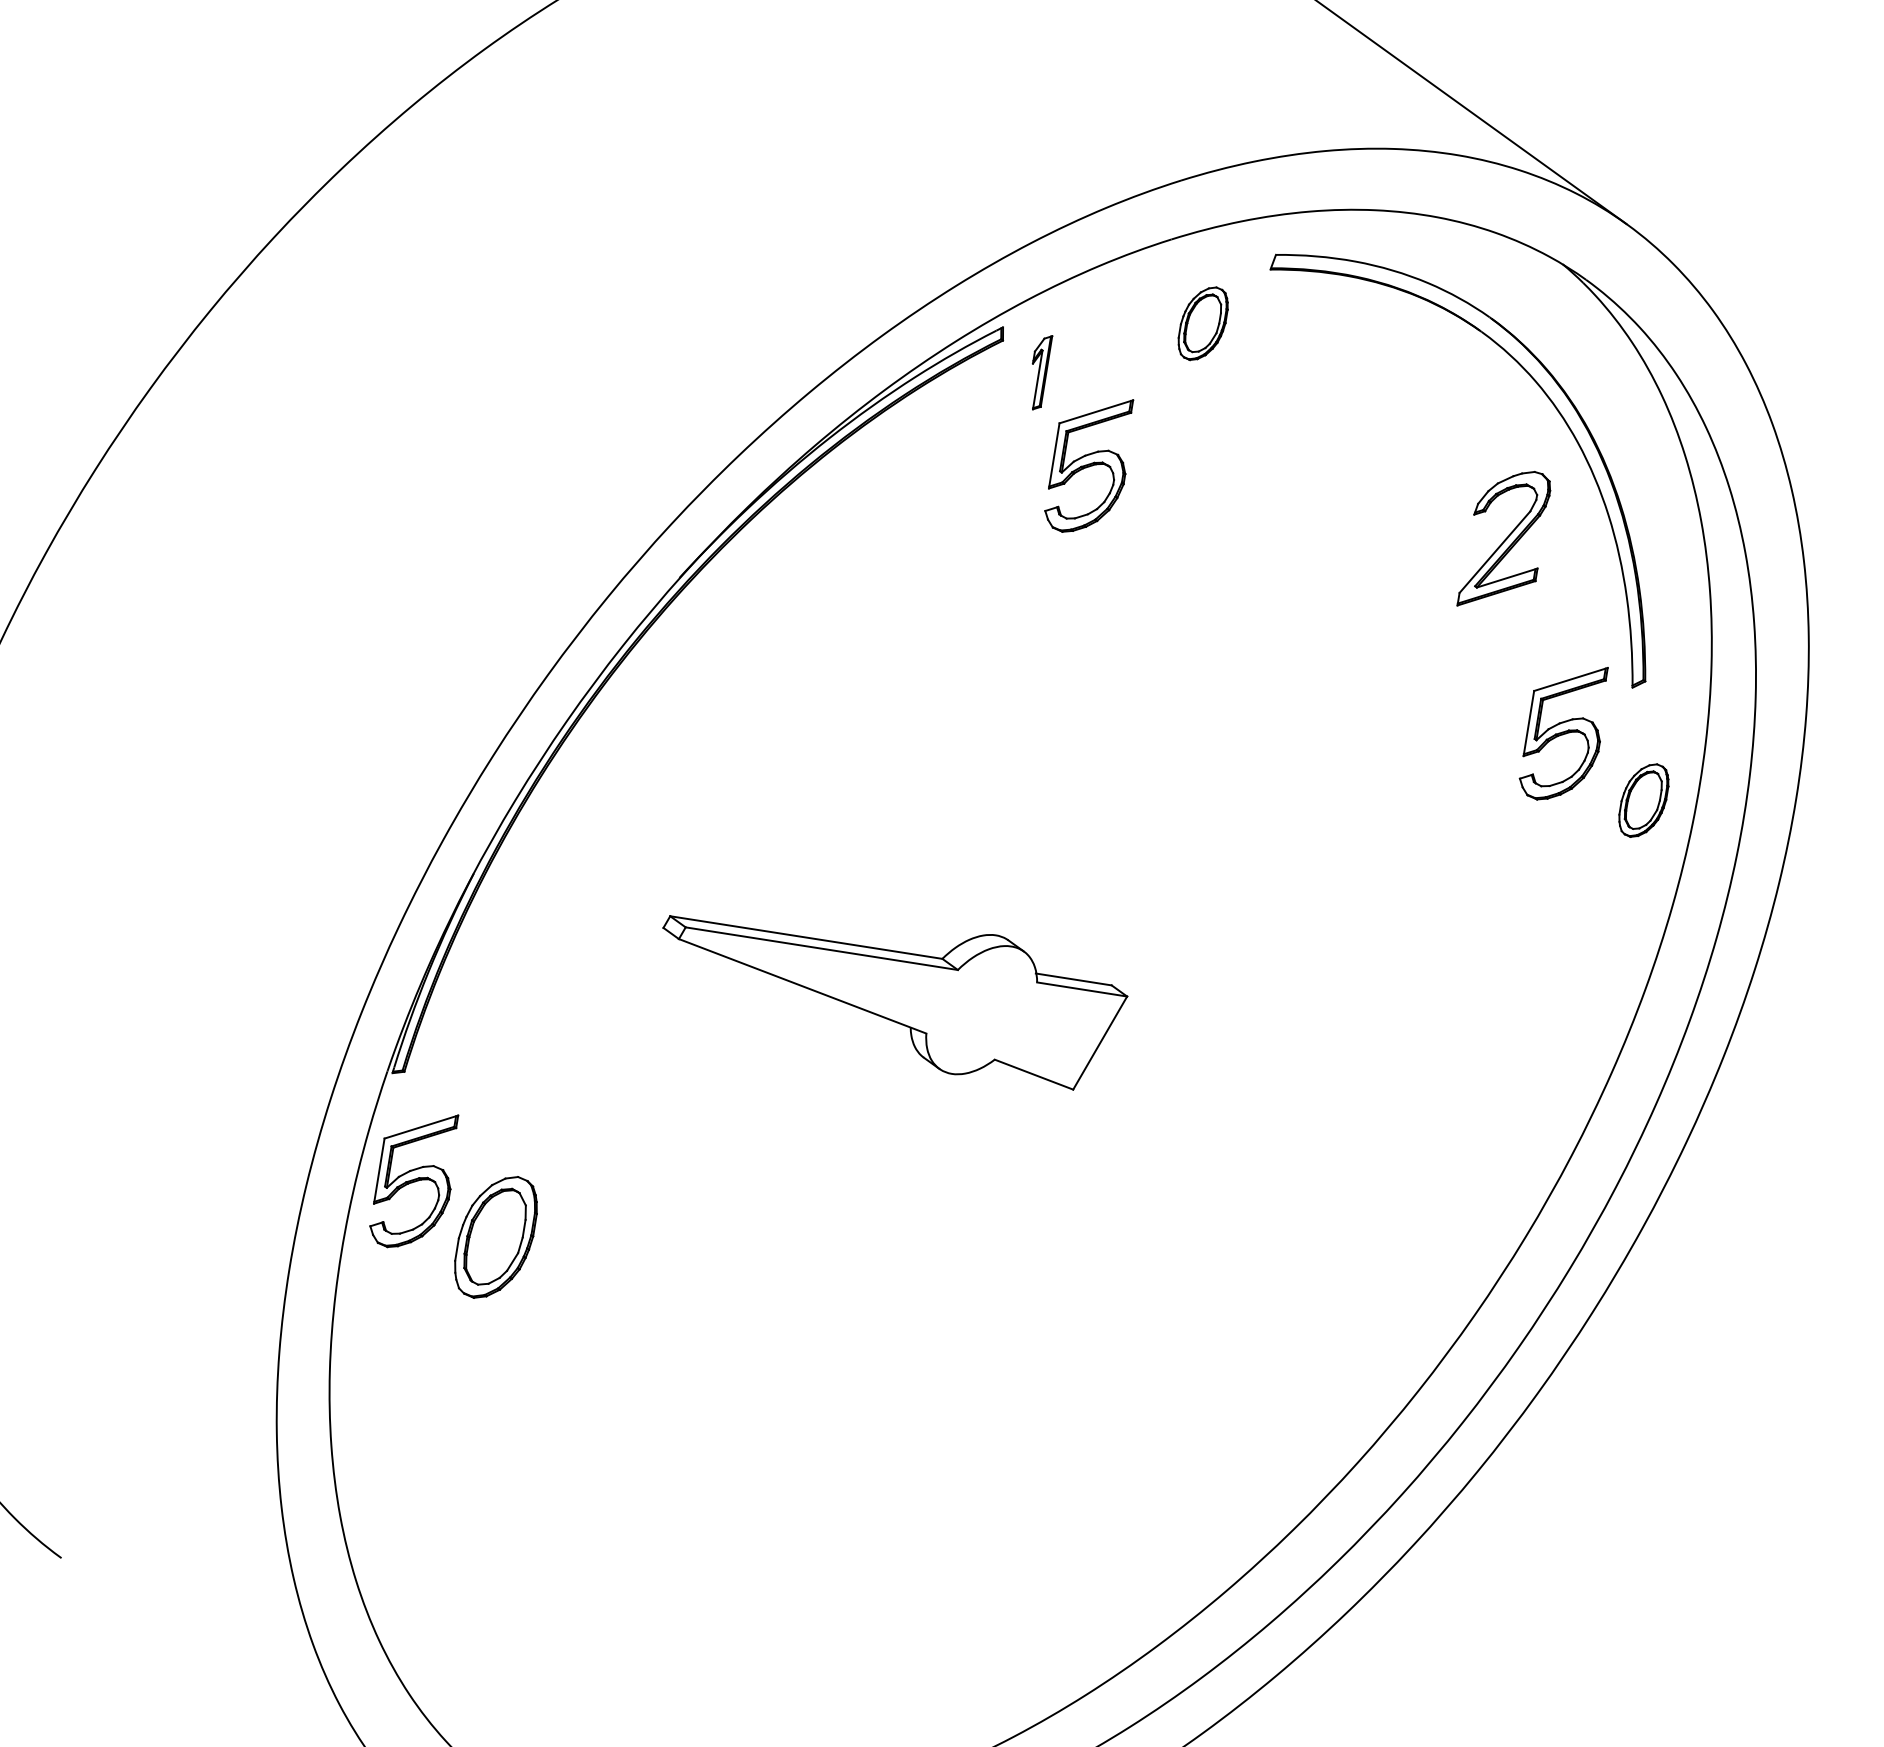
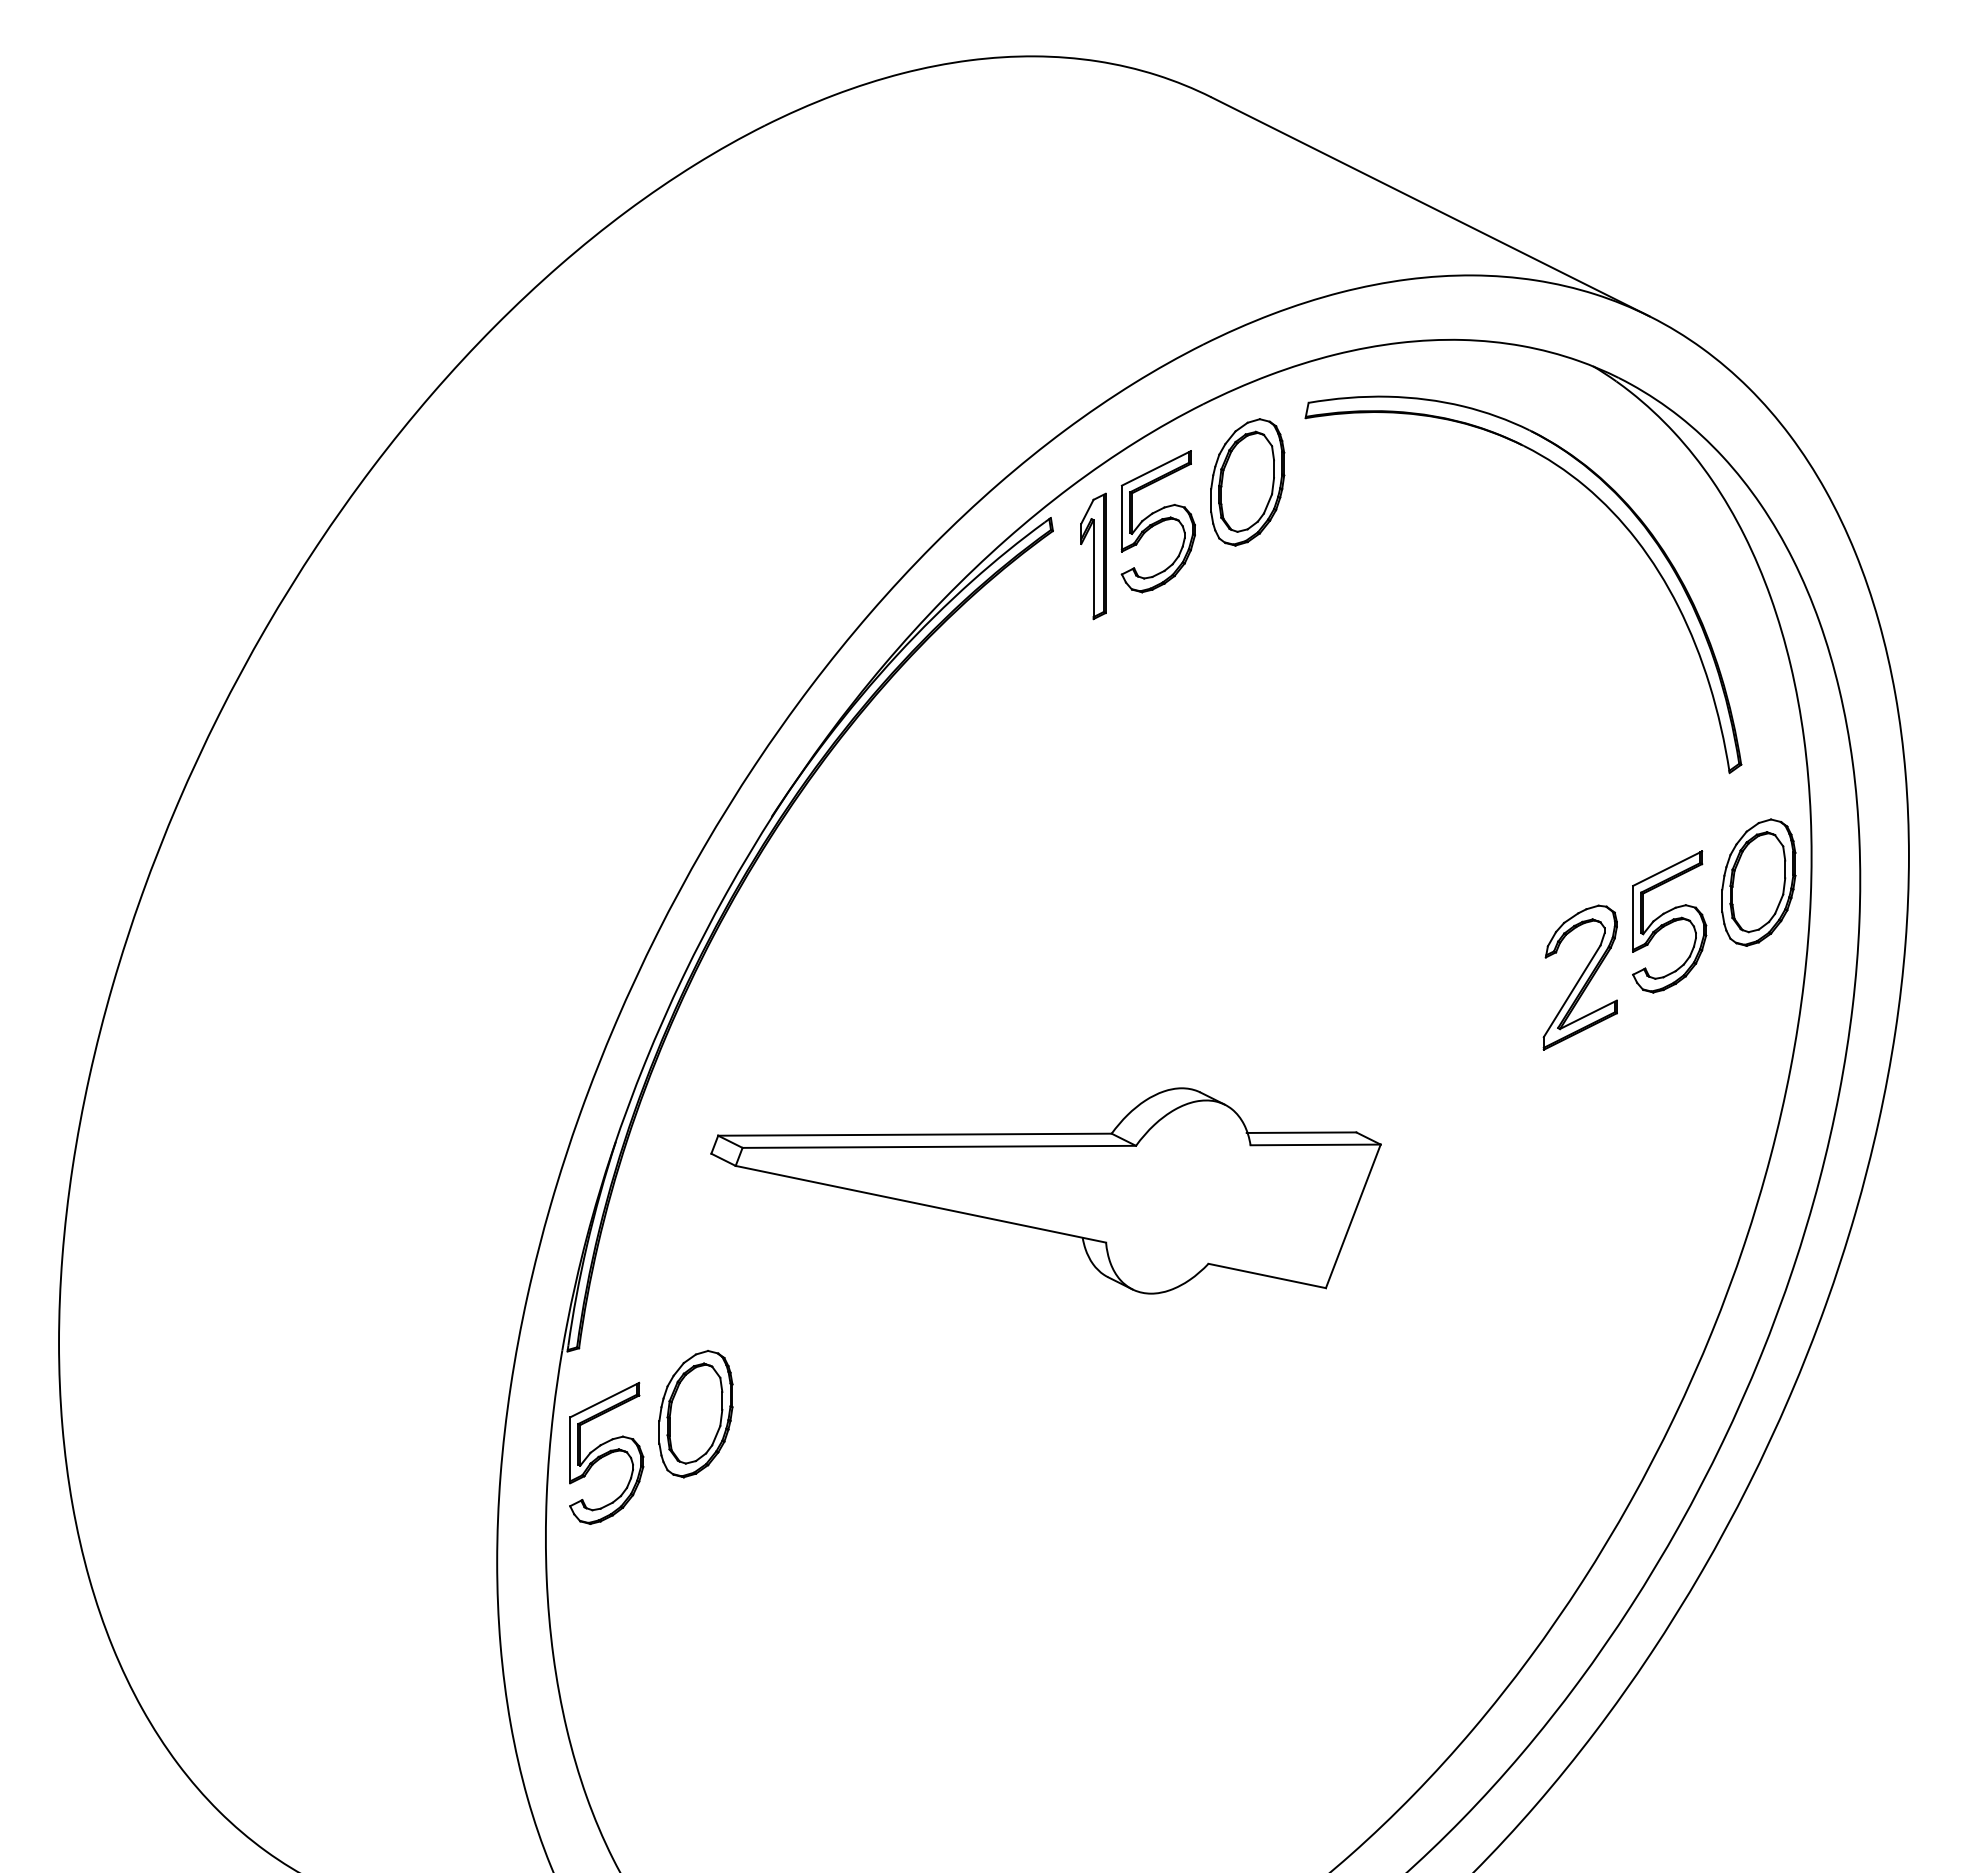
part: (1202, 323) -> (1247, 482), size x1.67
part: (1038, 372) -> (1093, 556), size x1.67
part: (1088, 464) -> (1157, 521), moved
part: (1504, 539) -> (1579, 977), moved
part: (1564, 731) -> (1669, 921), moved
part: (1643, 800) -> (1758, 882), size x1.67
part: (890, 990) -> (1045, 1190), size x1.43
part: (495, 1237) -> (695, 1414), moved

